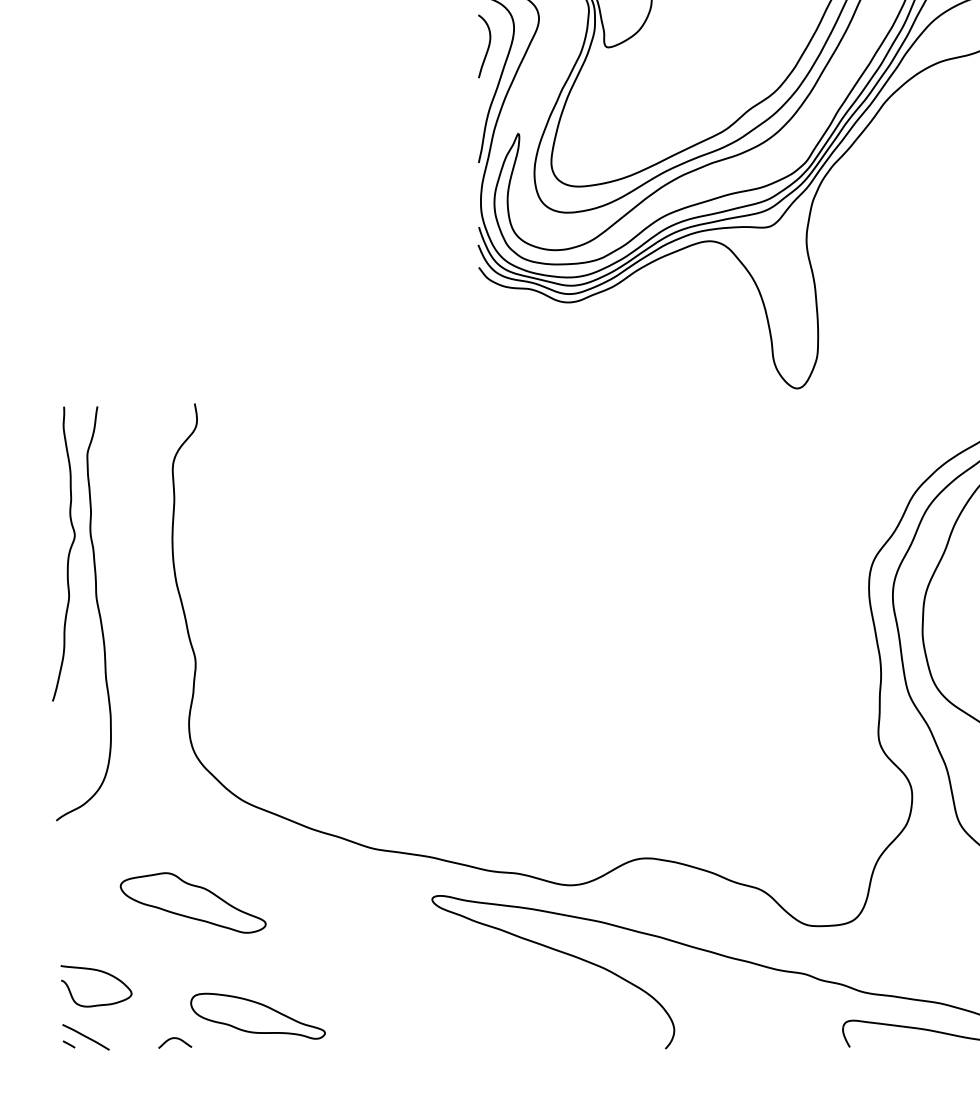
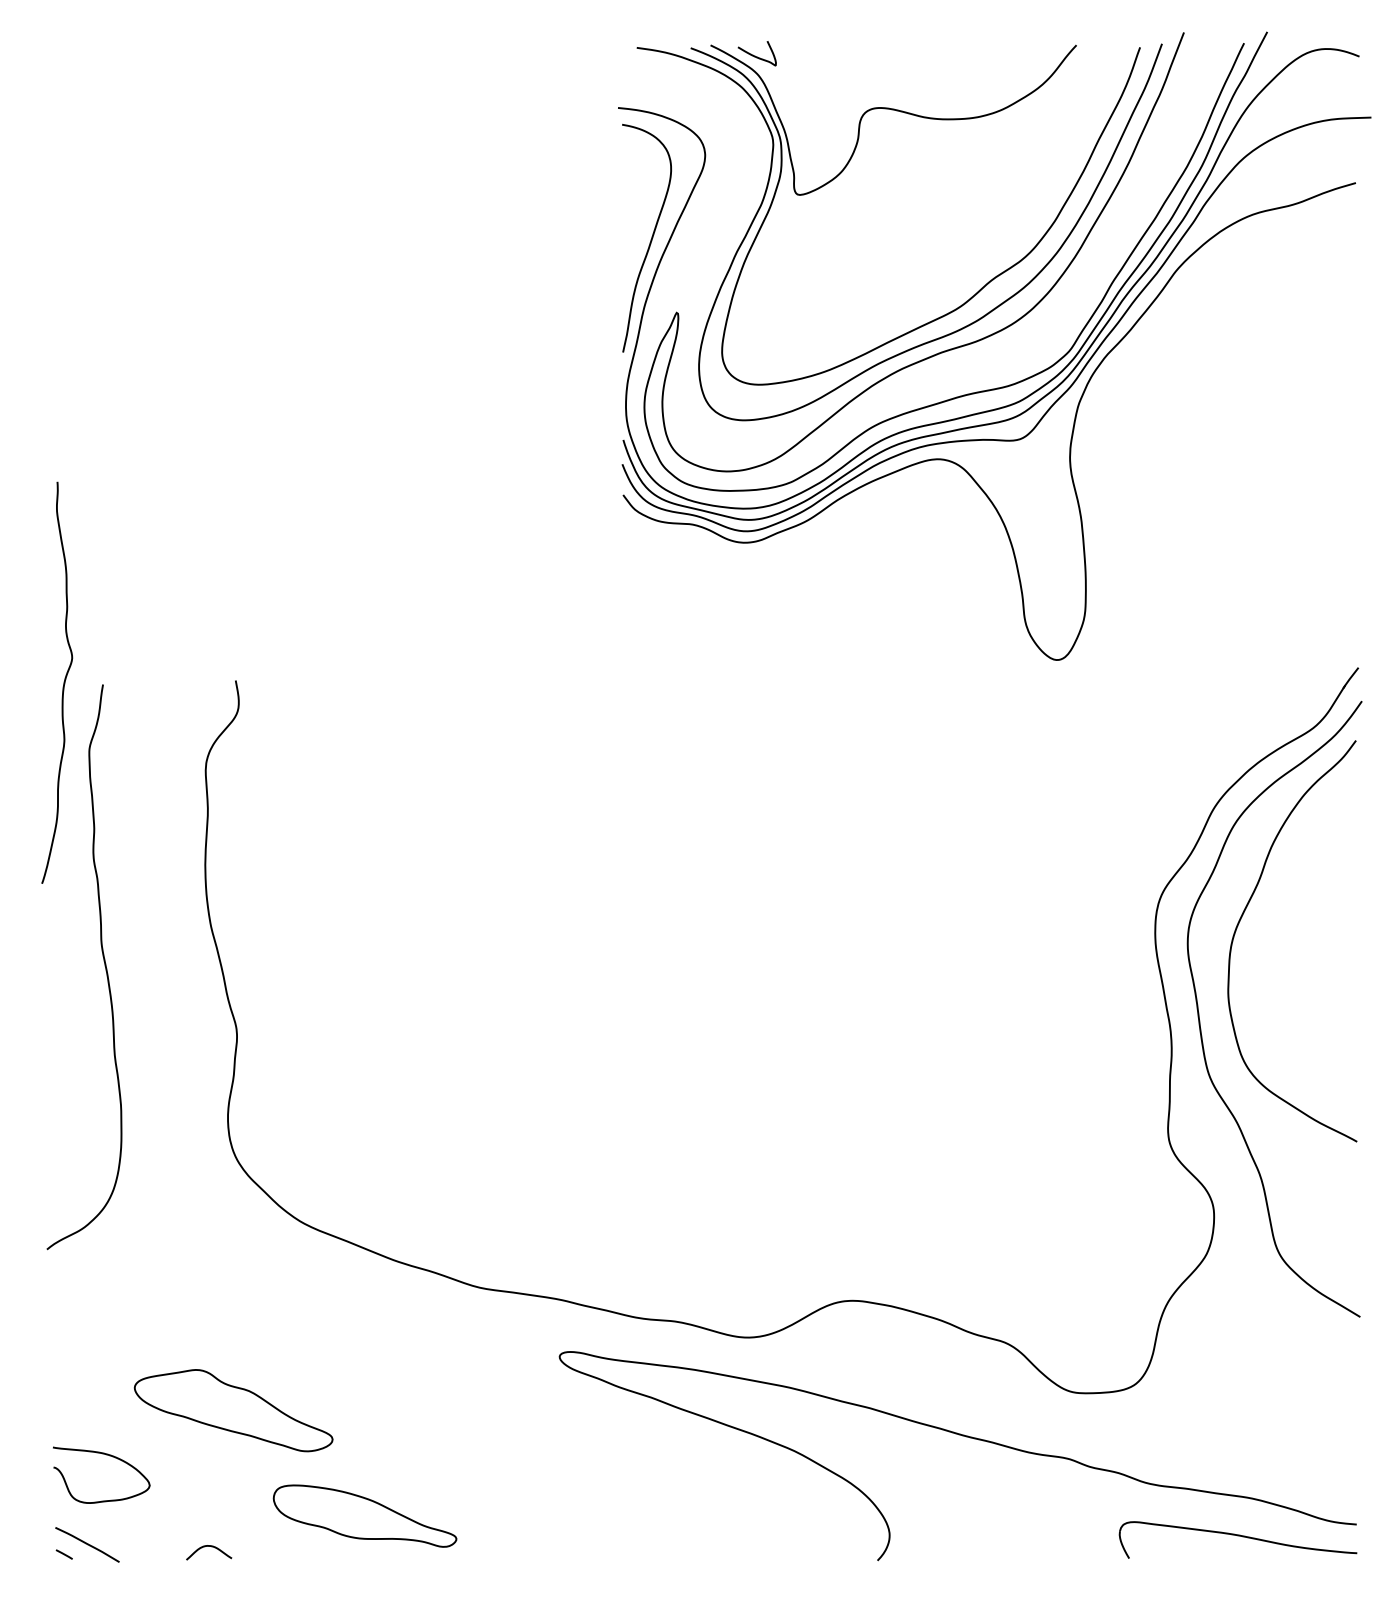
curve: (487, 47) -> (635, 194), removed
curve: (68, 553) -> (63, 682), moved
part: (193, 902) -> (233, 1410), moved
part: (257, 1015) -> (364, 1515), moved

